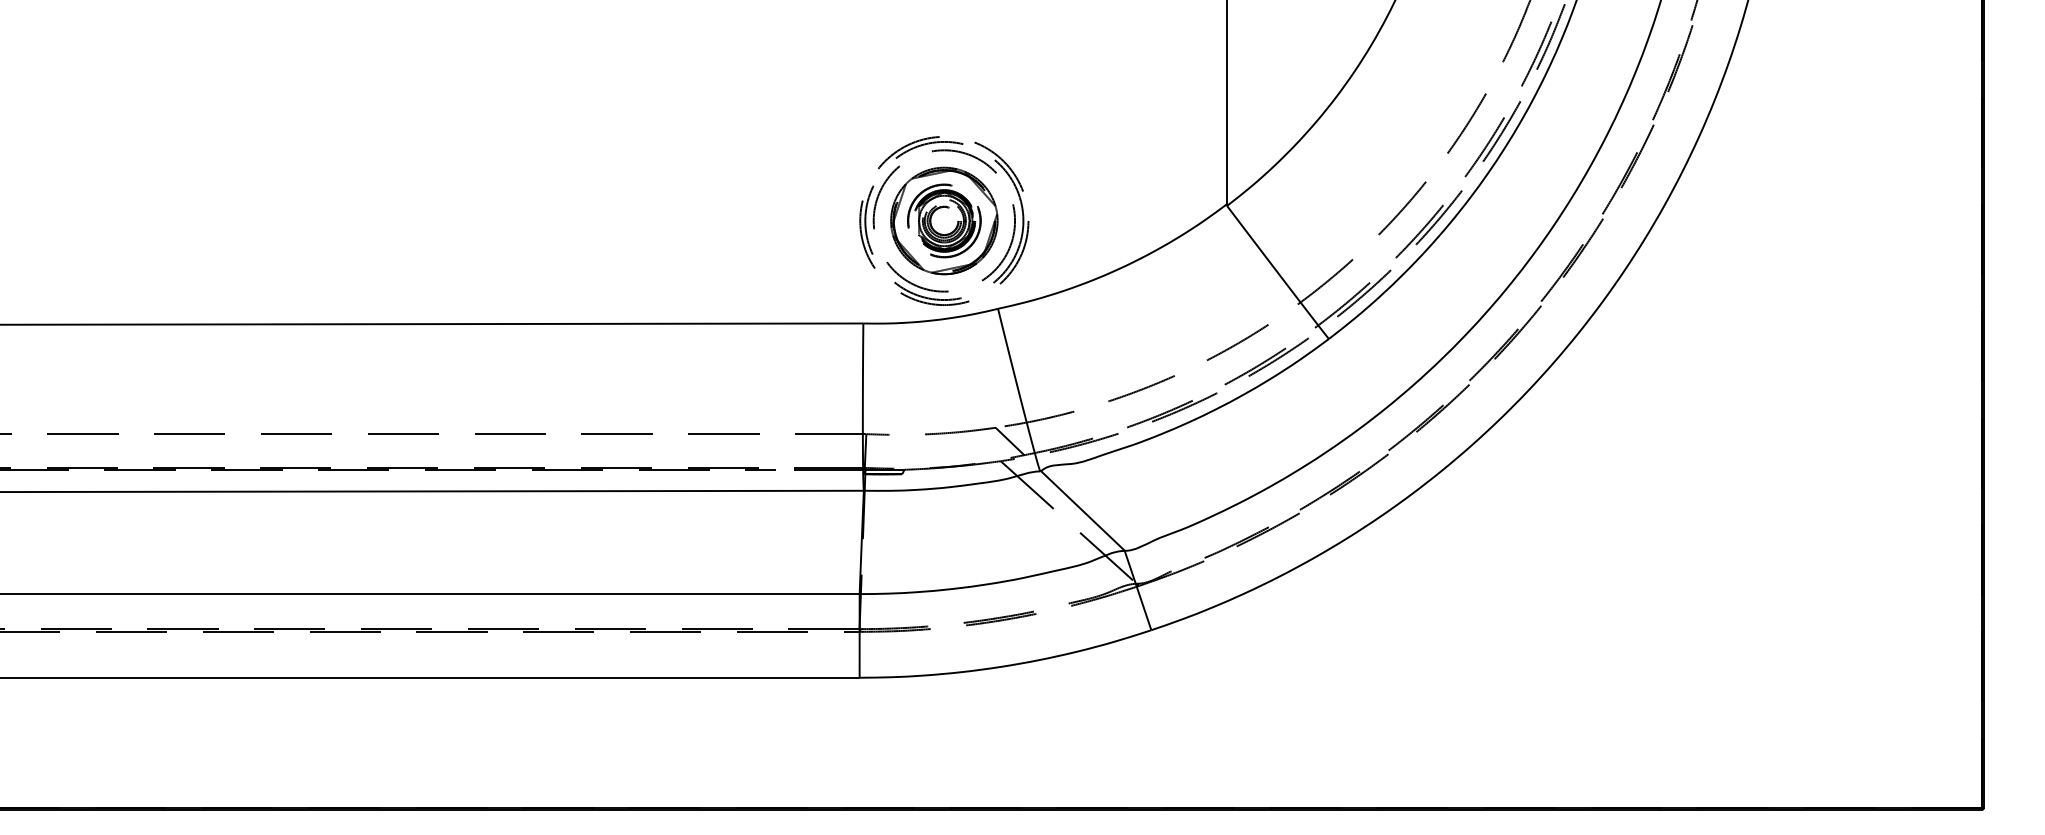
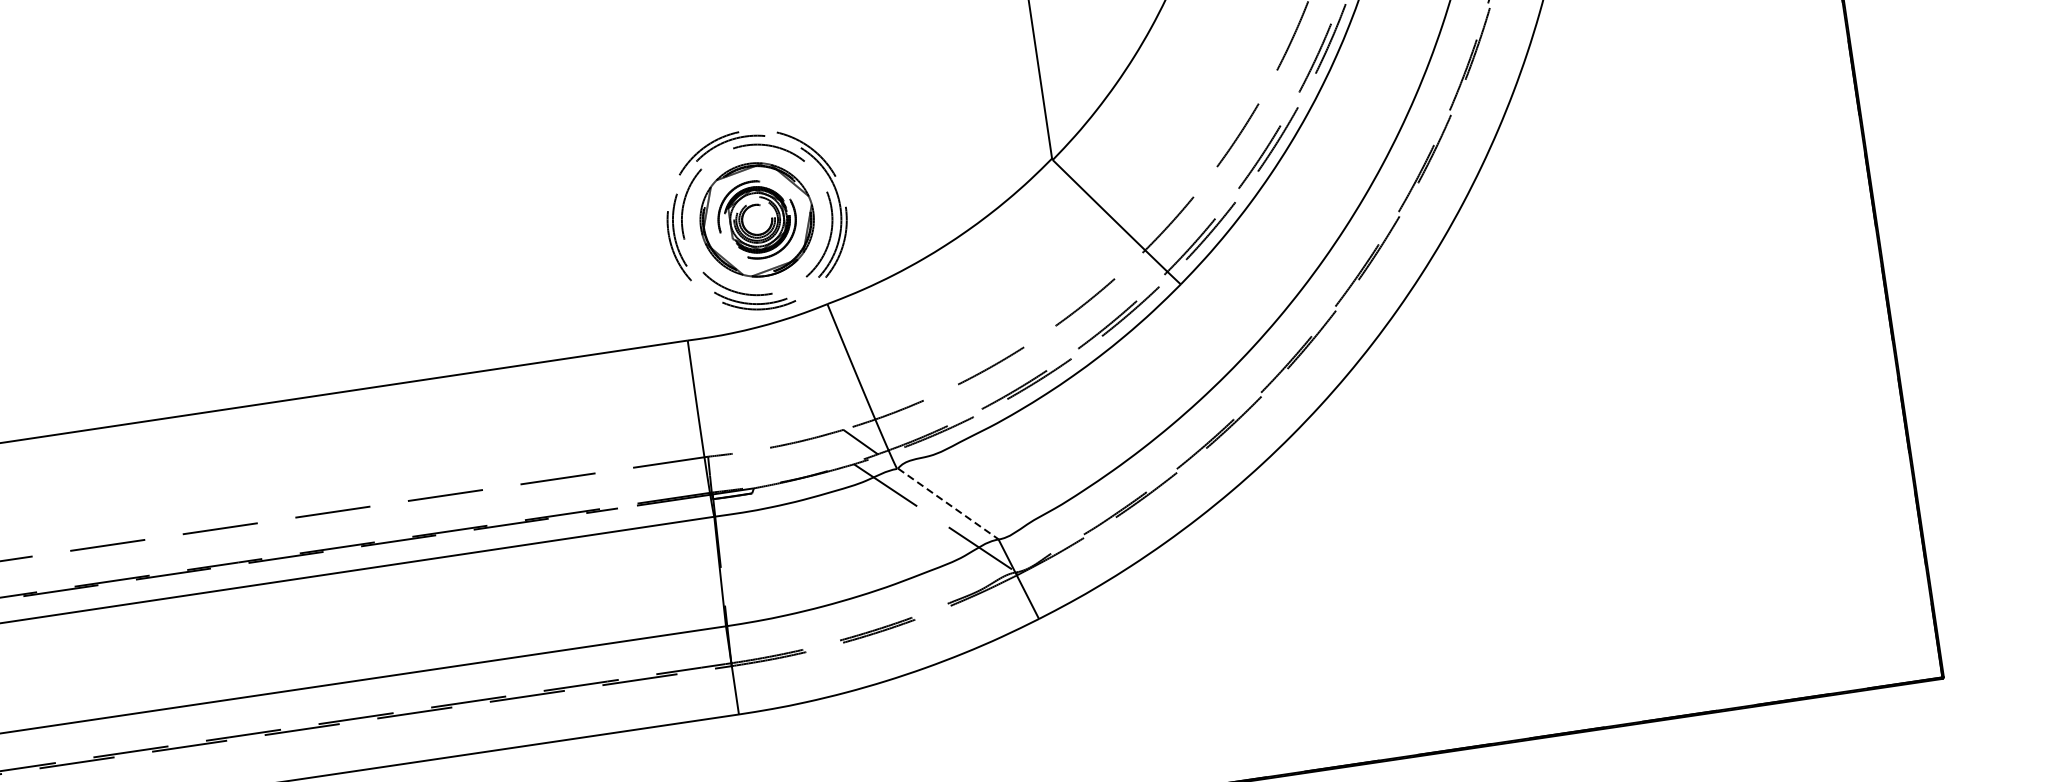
line: (1083, 511) -> (949, 504), solid -> dashed

